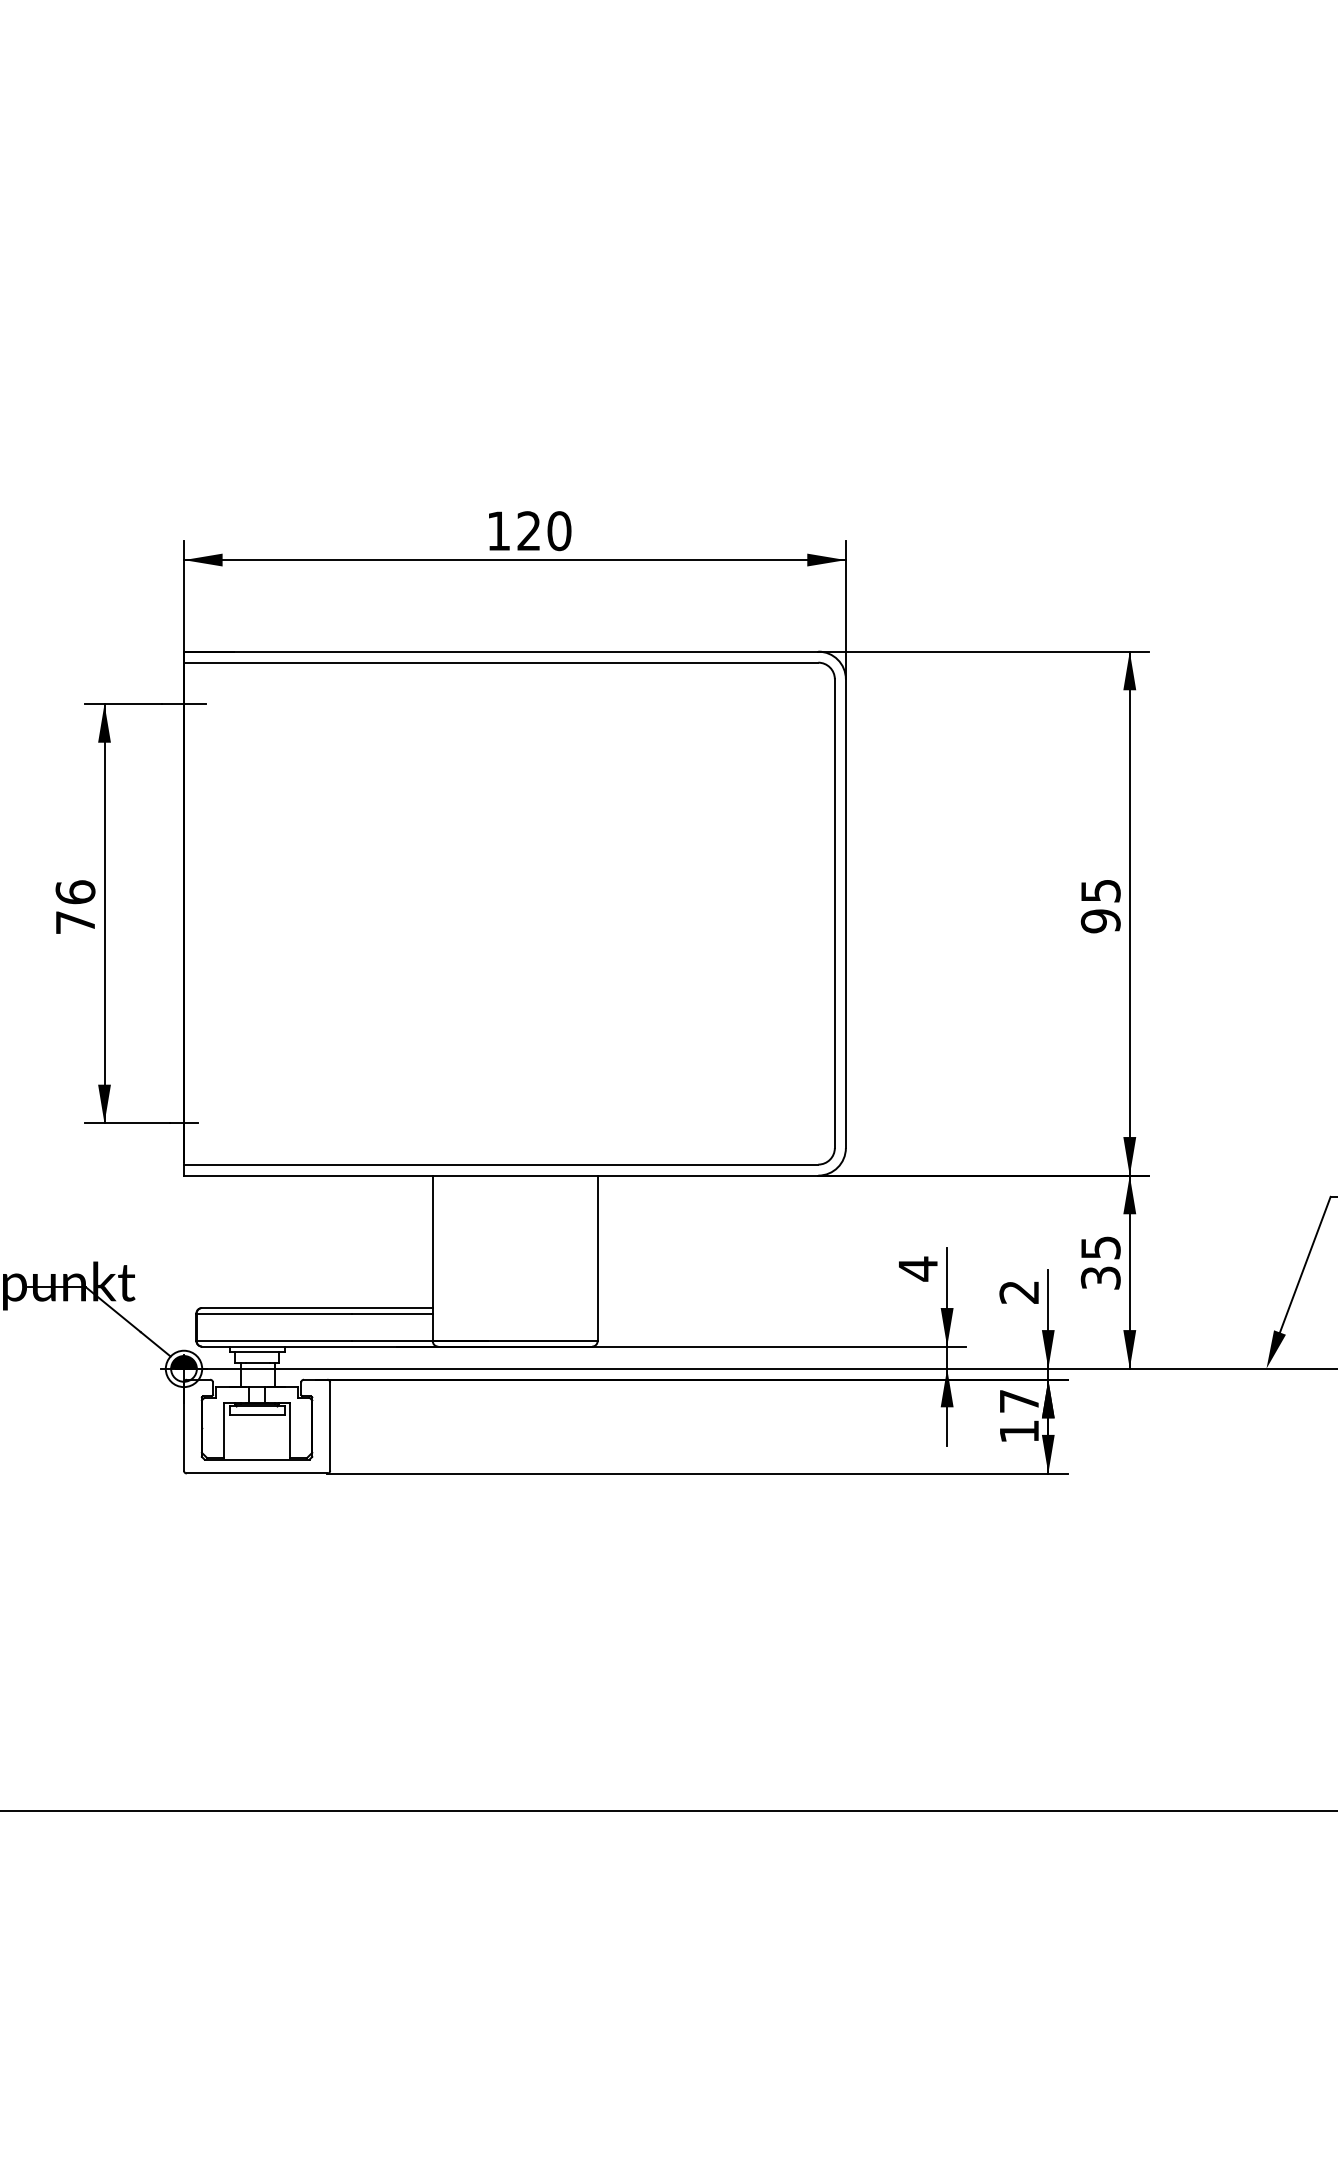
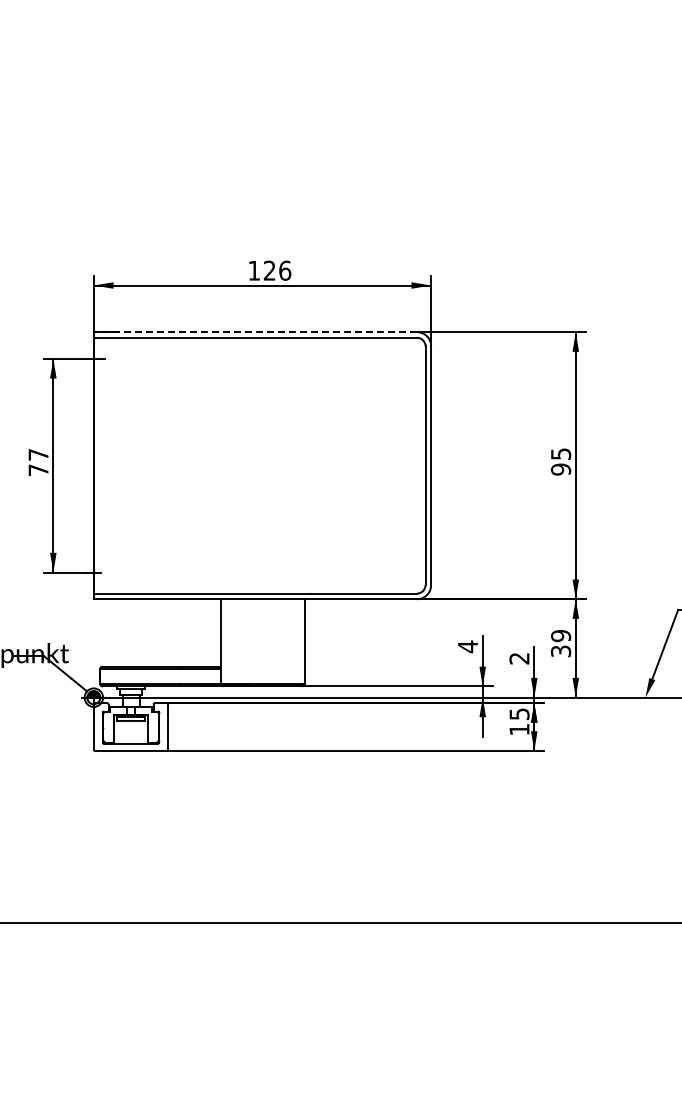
text: (560, 530) -> (285, 270), 120 -> 126
line: (501, 652) -> (255, 332), solid -> dashed
text: (75, 891) -> (38, 454), 76 -> 77
text: (1099, 1248) -> (560, 636), 35 -> 39
text: (1019, 1399) -> (519, 713), 17 -> 15

